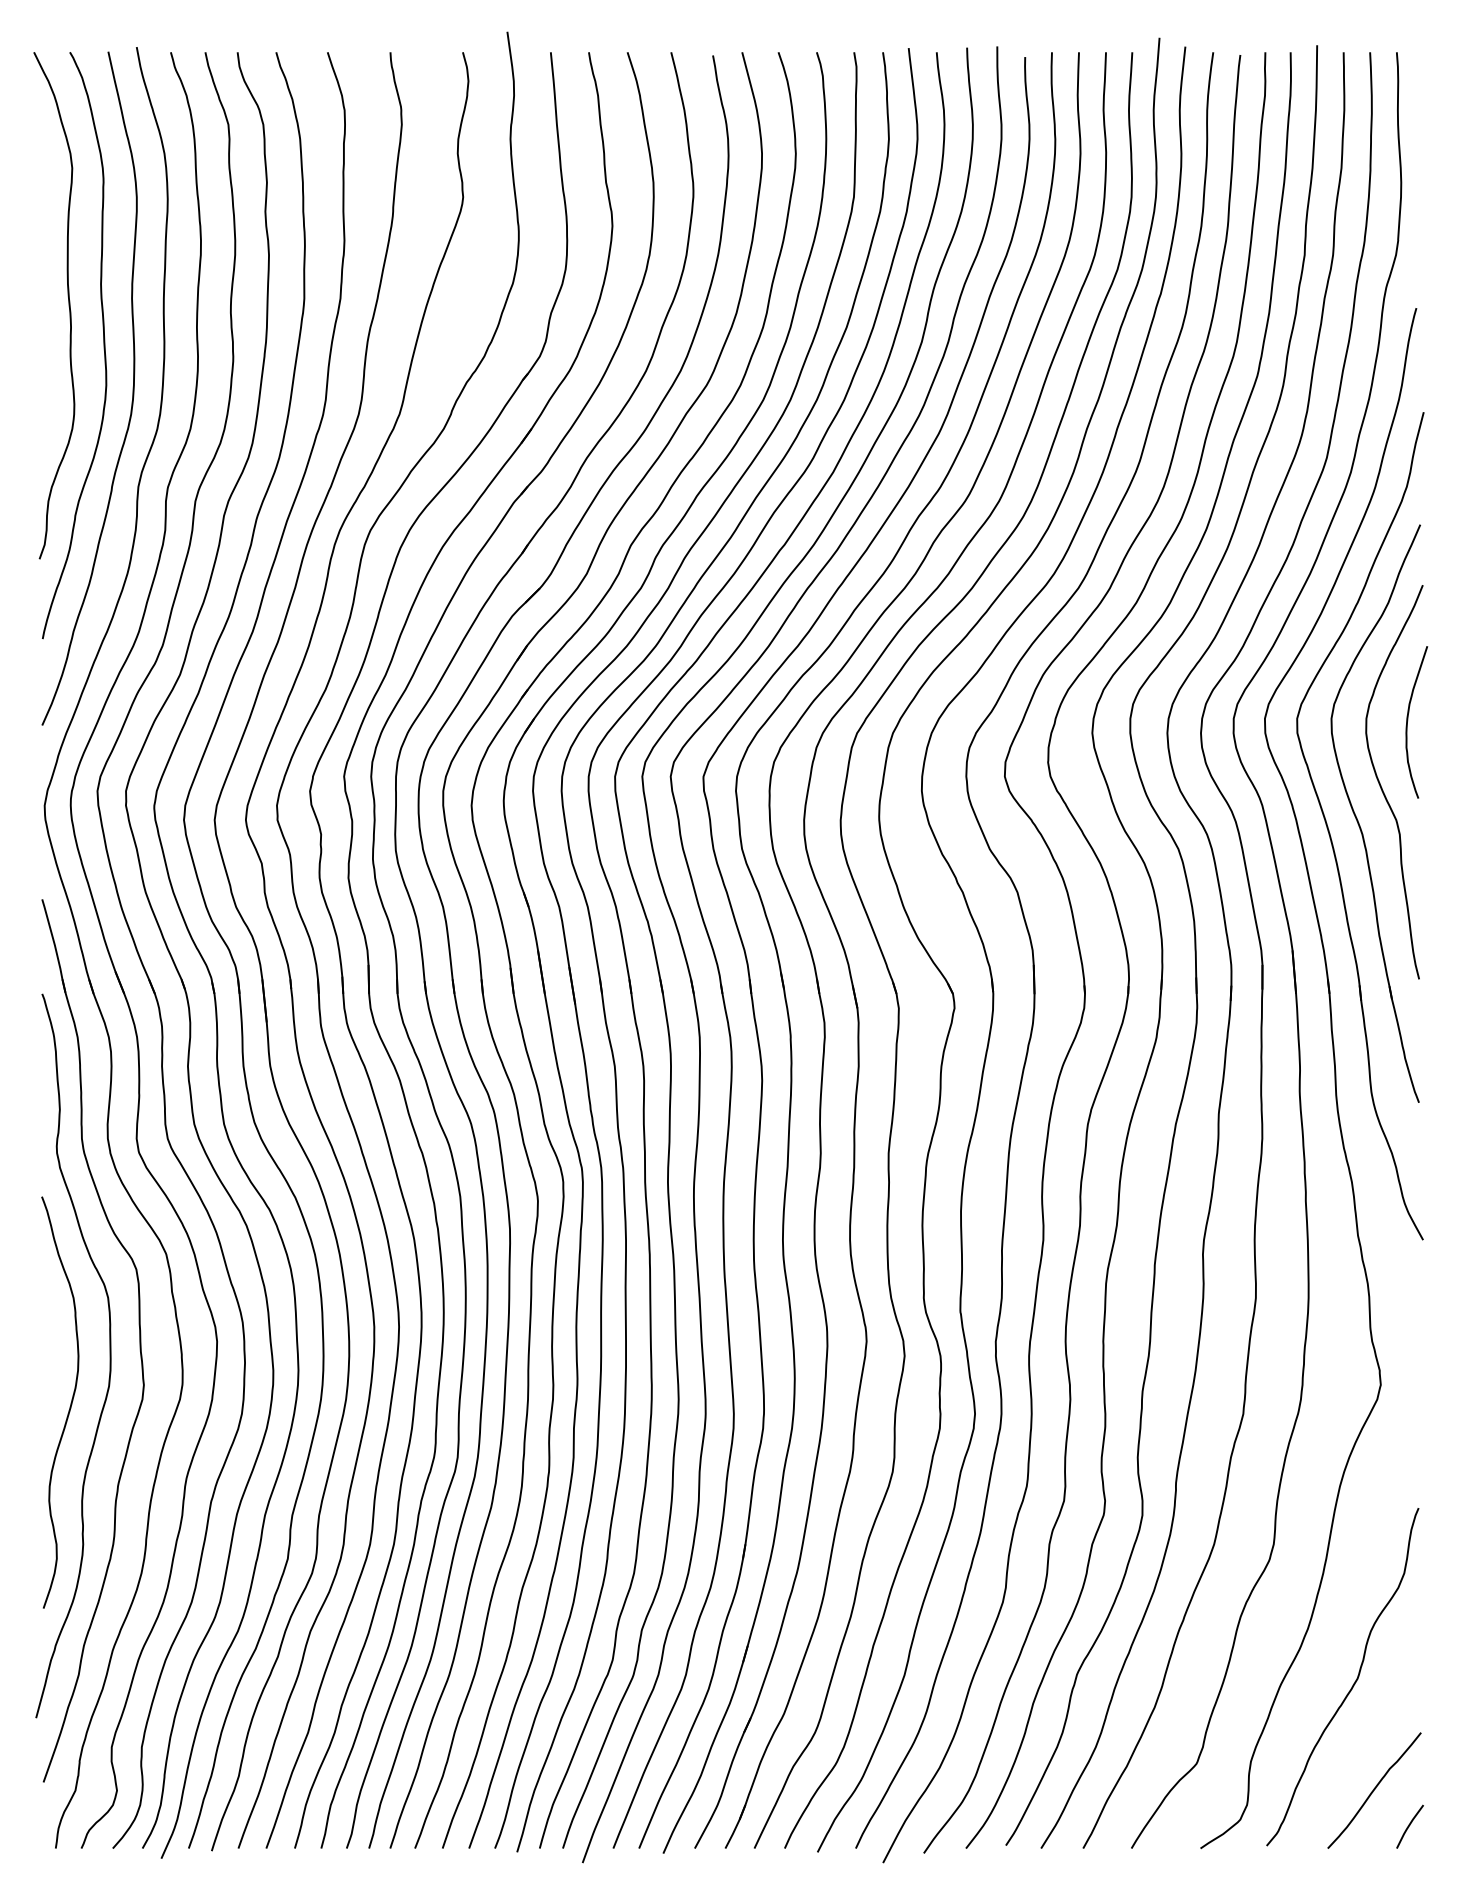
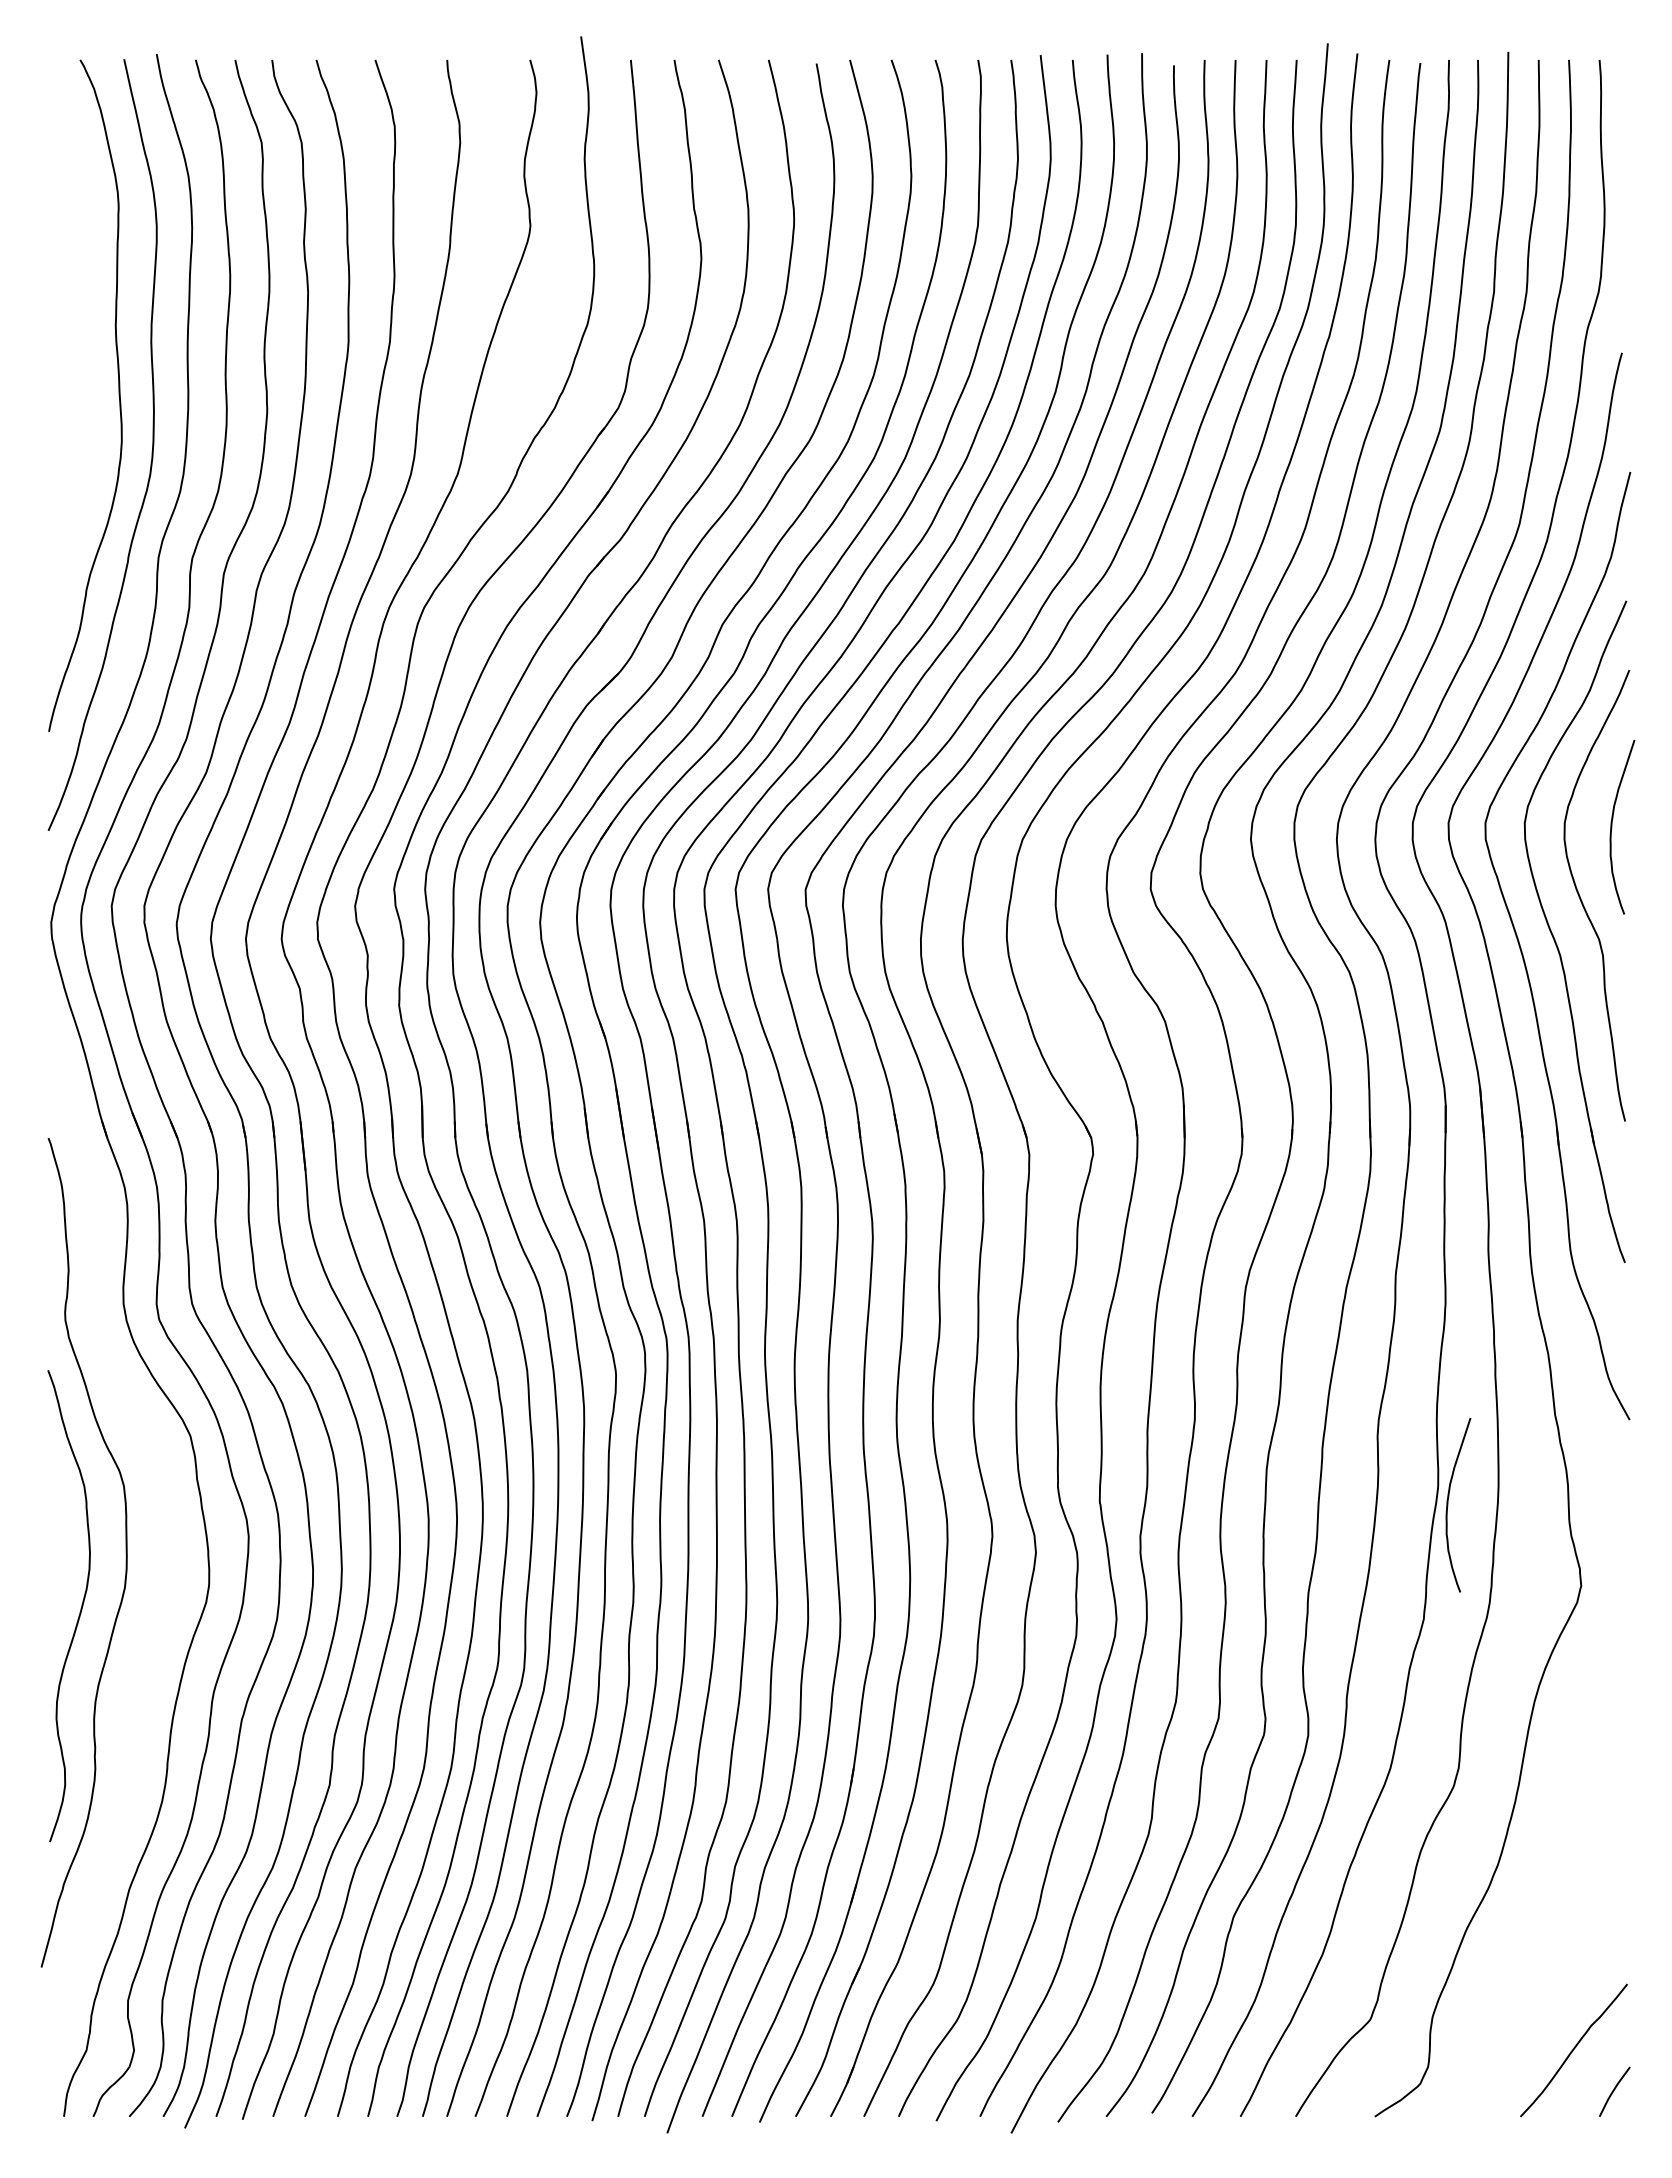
curve: (68, 305) -> (78, 349), removed
curve: (1264, 1314) -> (1448, 1505), added
part: (139, 1340) -> (159, 1535), removed
curve: (1353, 1684) -> (1549, 1928), removed

